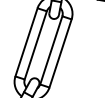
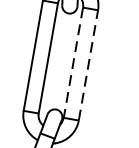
line: (51, 50) -> (73, 62), solid -> dashed
line: (60, 53) -> (88, 65), solid -> dashed

